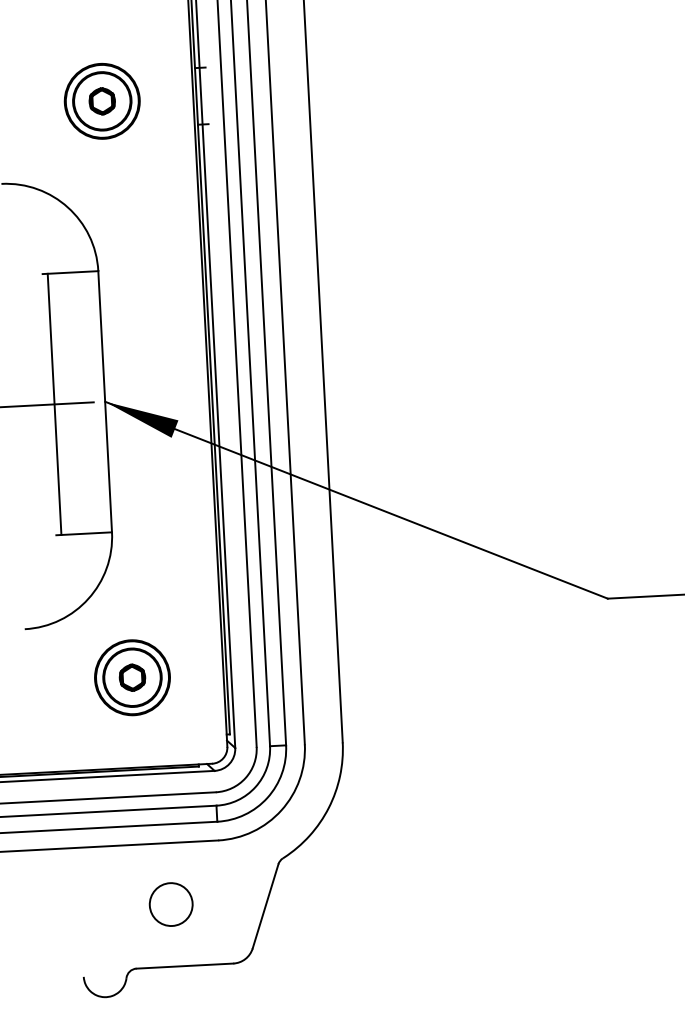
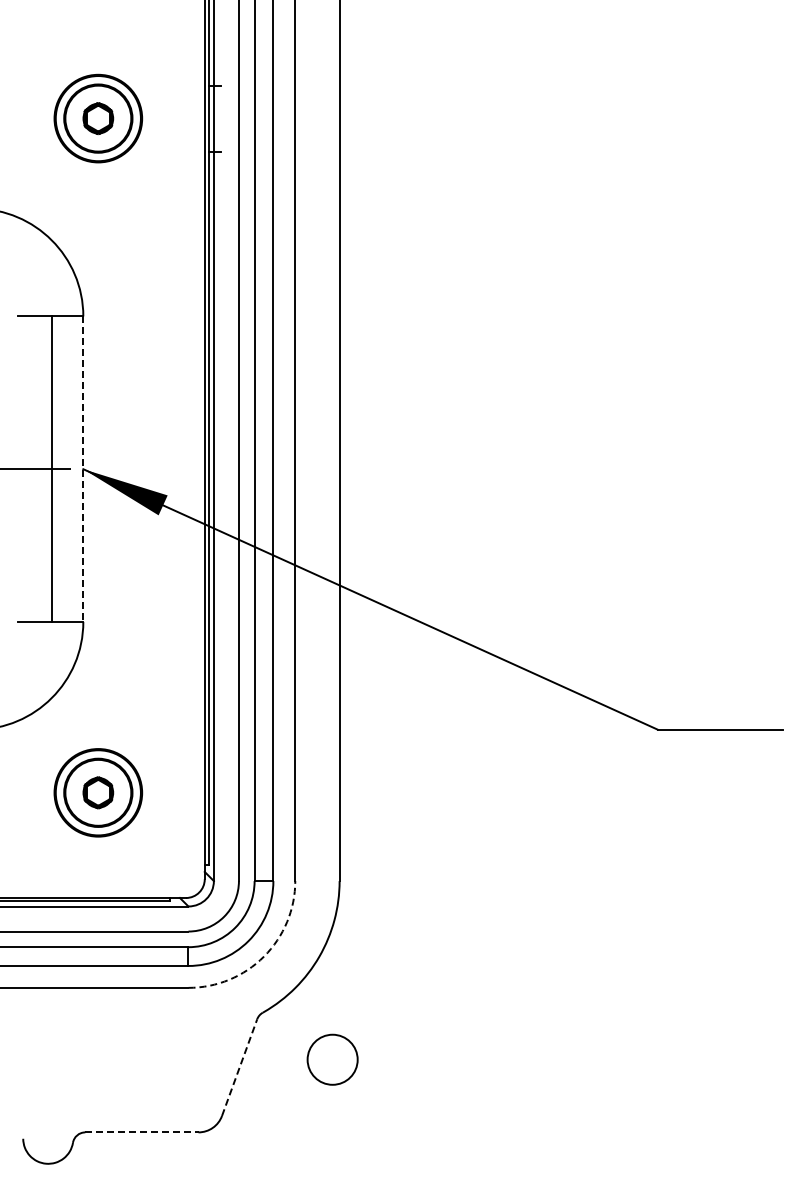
line: (105, 401) -> (83, 469), solid -> dashed
line: (54, 403) -> (52, 468), moved
arc: (281, 810) -> (264, 956), solid -> dashed
circle: (171, 904) -> (332, 1059), moved
line: (265, 906) -> (239, 1067), solid -> dashed
line: (184, 966) -> (141, 1132), solid -> dashed

